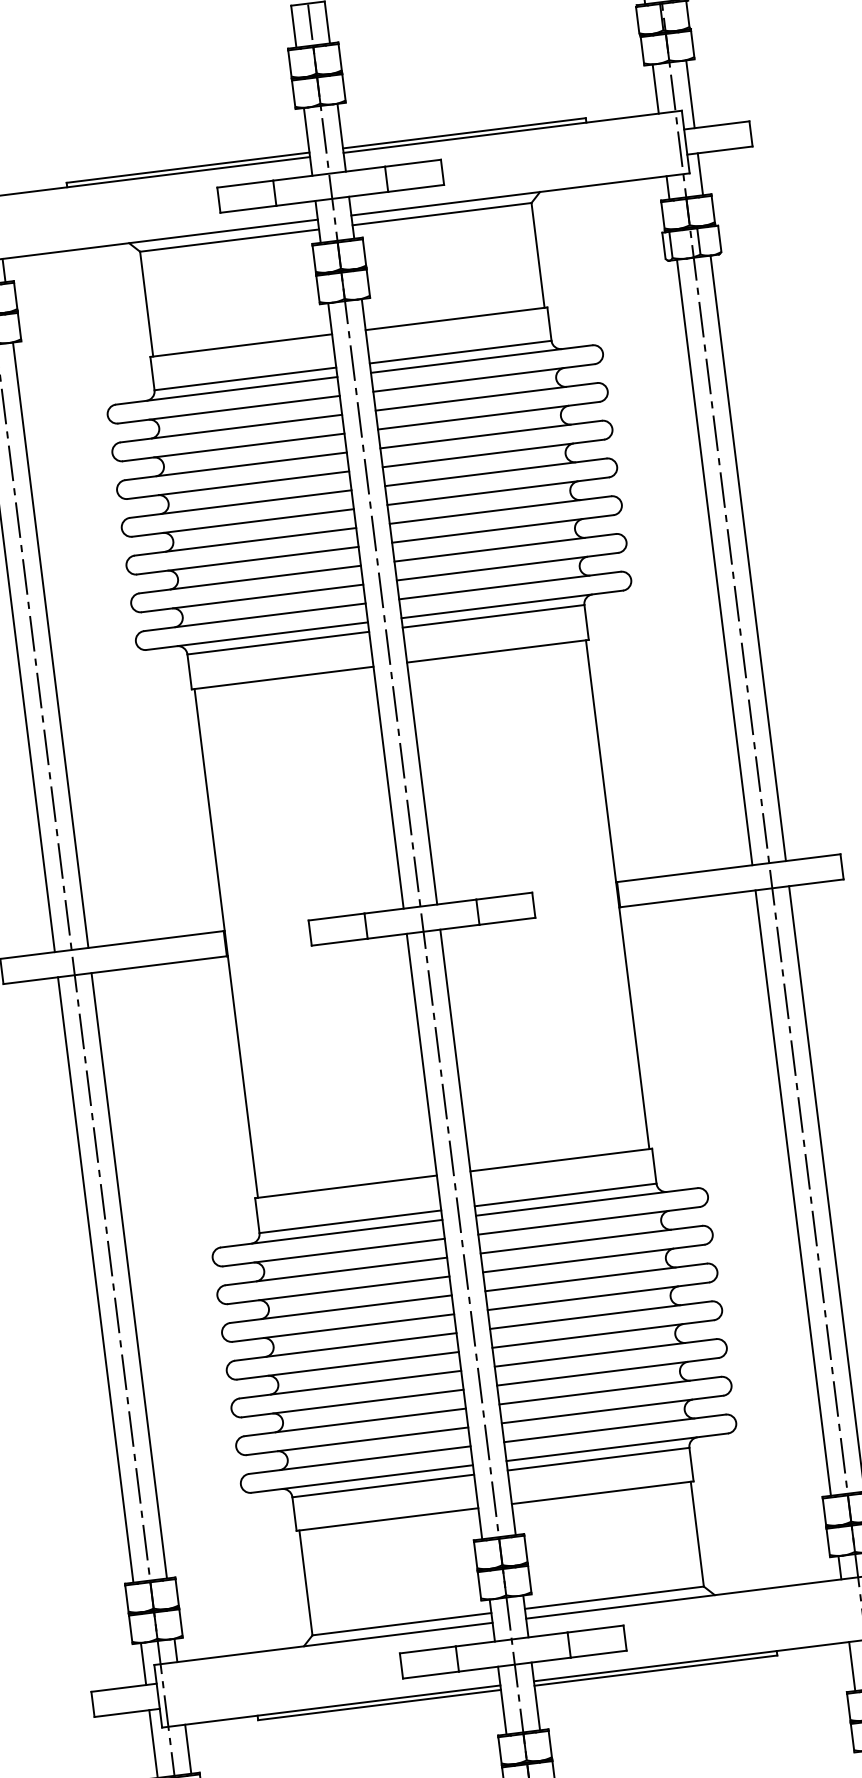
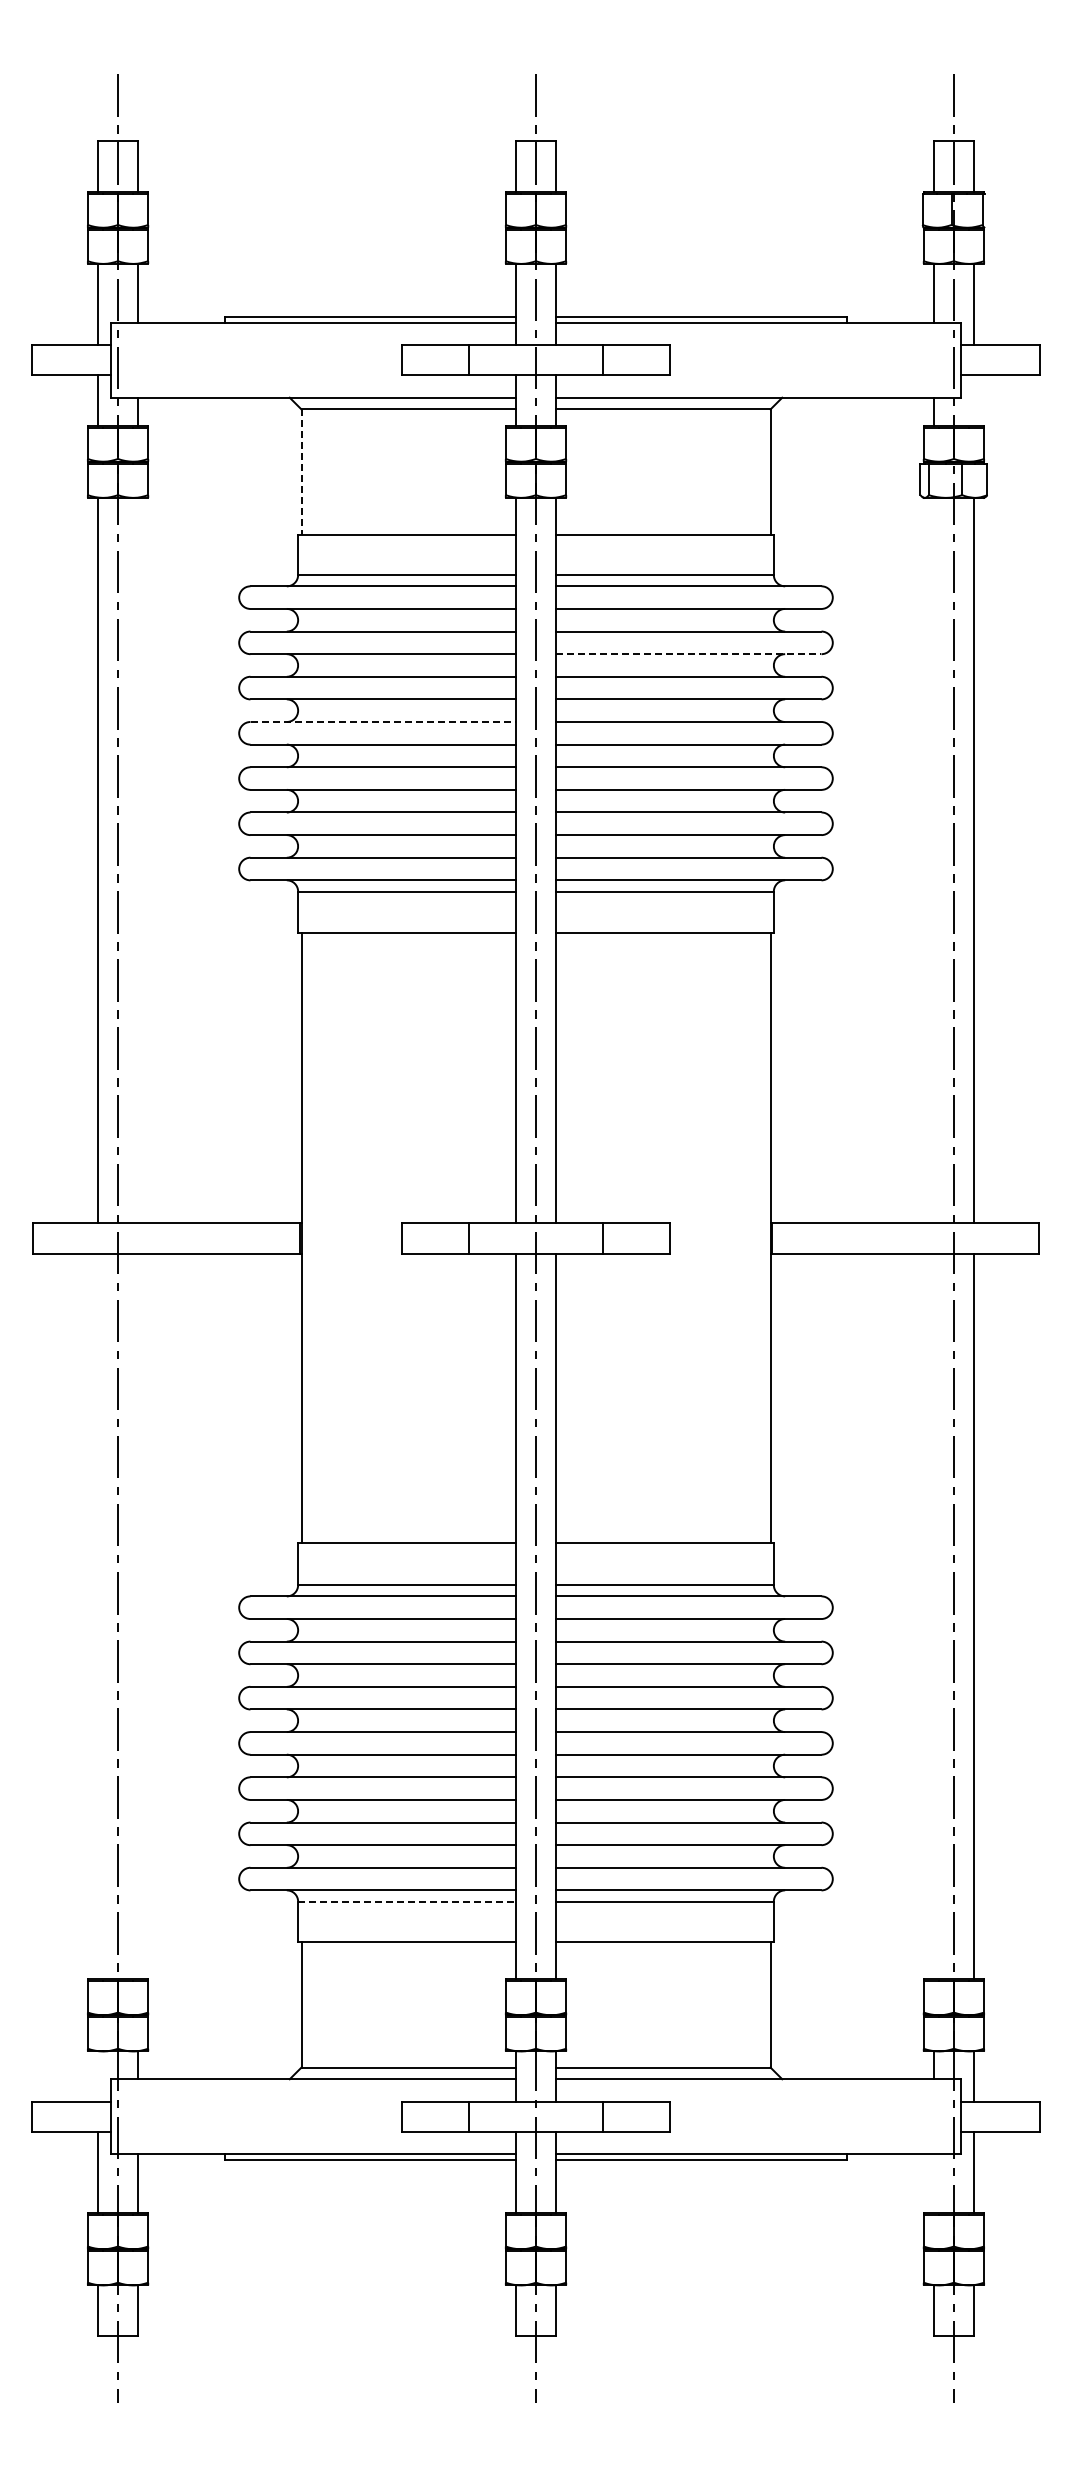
line: (700, 174) -> (974, 400), removed
line: (146, 304) -> (301, 472), solid -> dashed
line: (488, 416) -> (688, 654), solid -> dashed
line: (241, 504) -> (383, 722), solid -> dashed
line: (714, 562) -> (933, 860), removed
line: (51, 645) -> (138, 860), removed
line: (792, 1193) -> (933, 1616), removed
line: (129, 1275) -> (138, 1616), removed
line: (95, 1280) -> (97, 1616), removed
line: (383, 1485) -> (407, 1901), solid -> dashed
line: (143, 1664) -> (97, 2076), removed
line: (851, 1666) -> (933, 2183), removed

